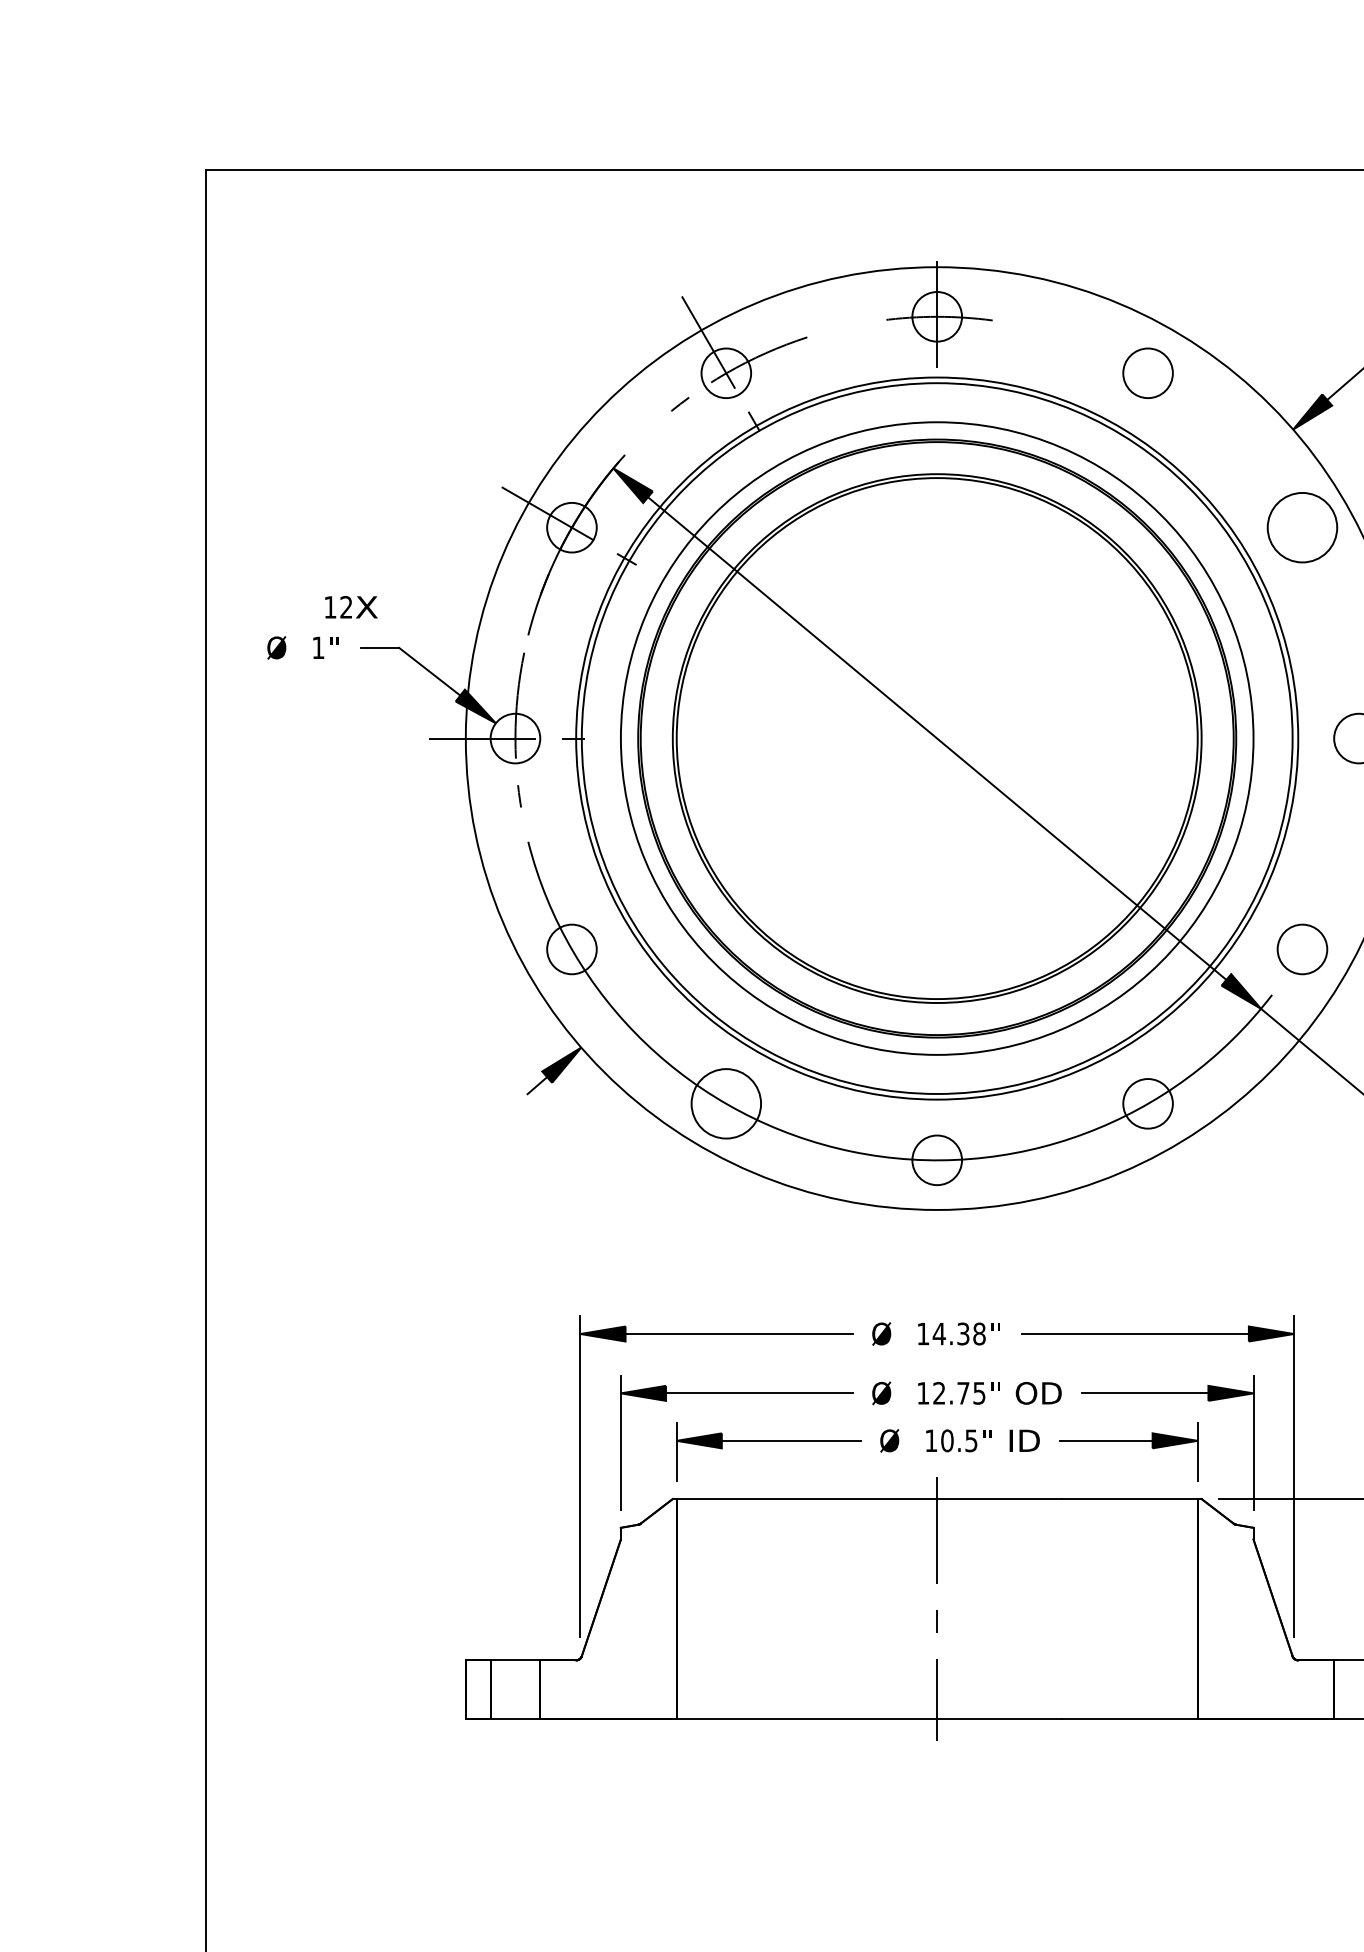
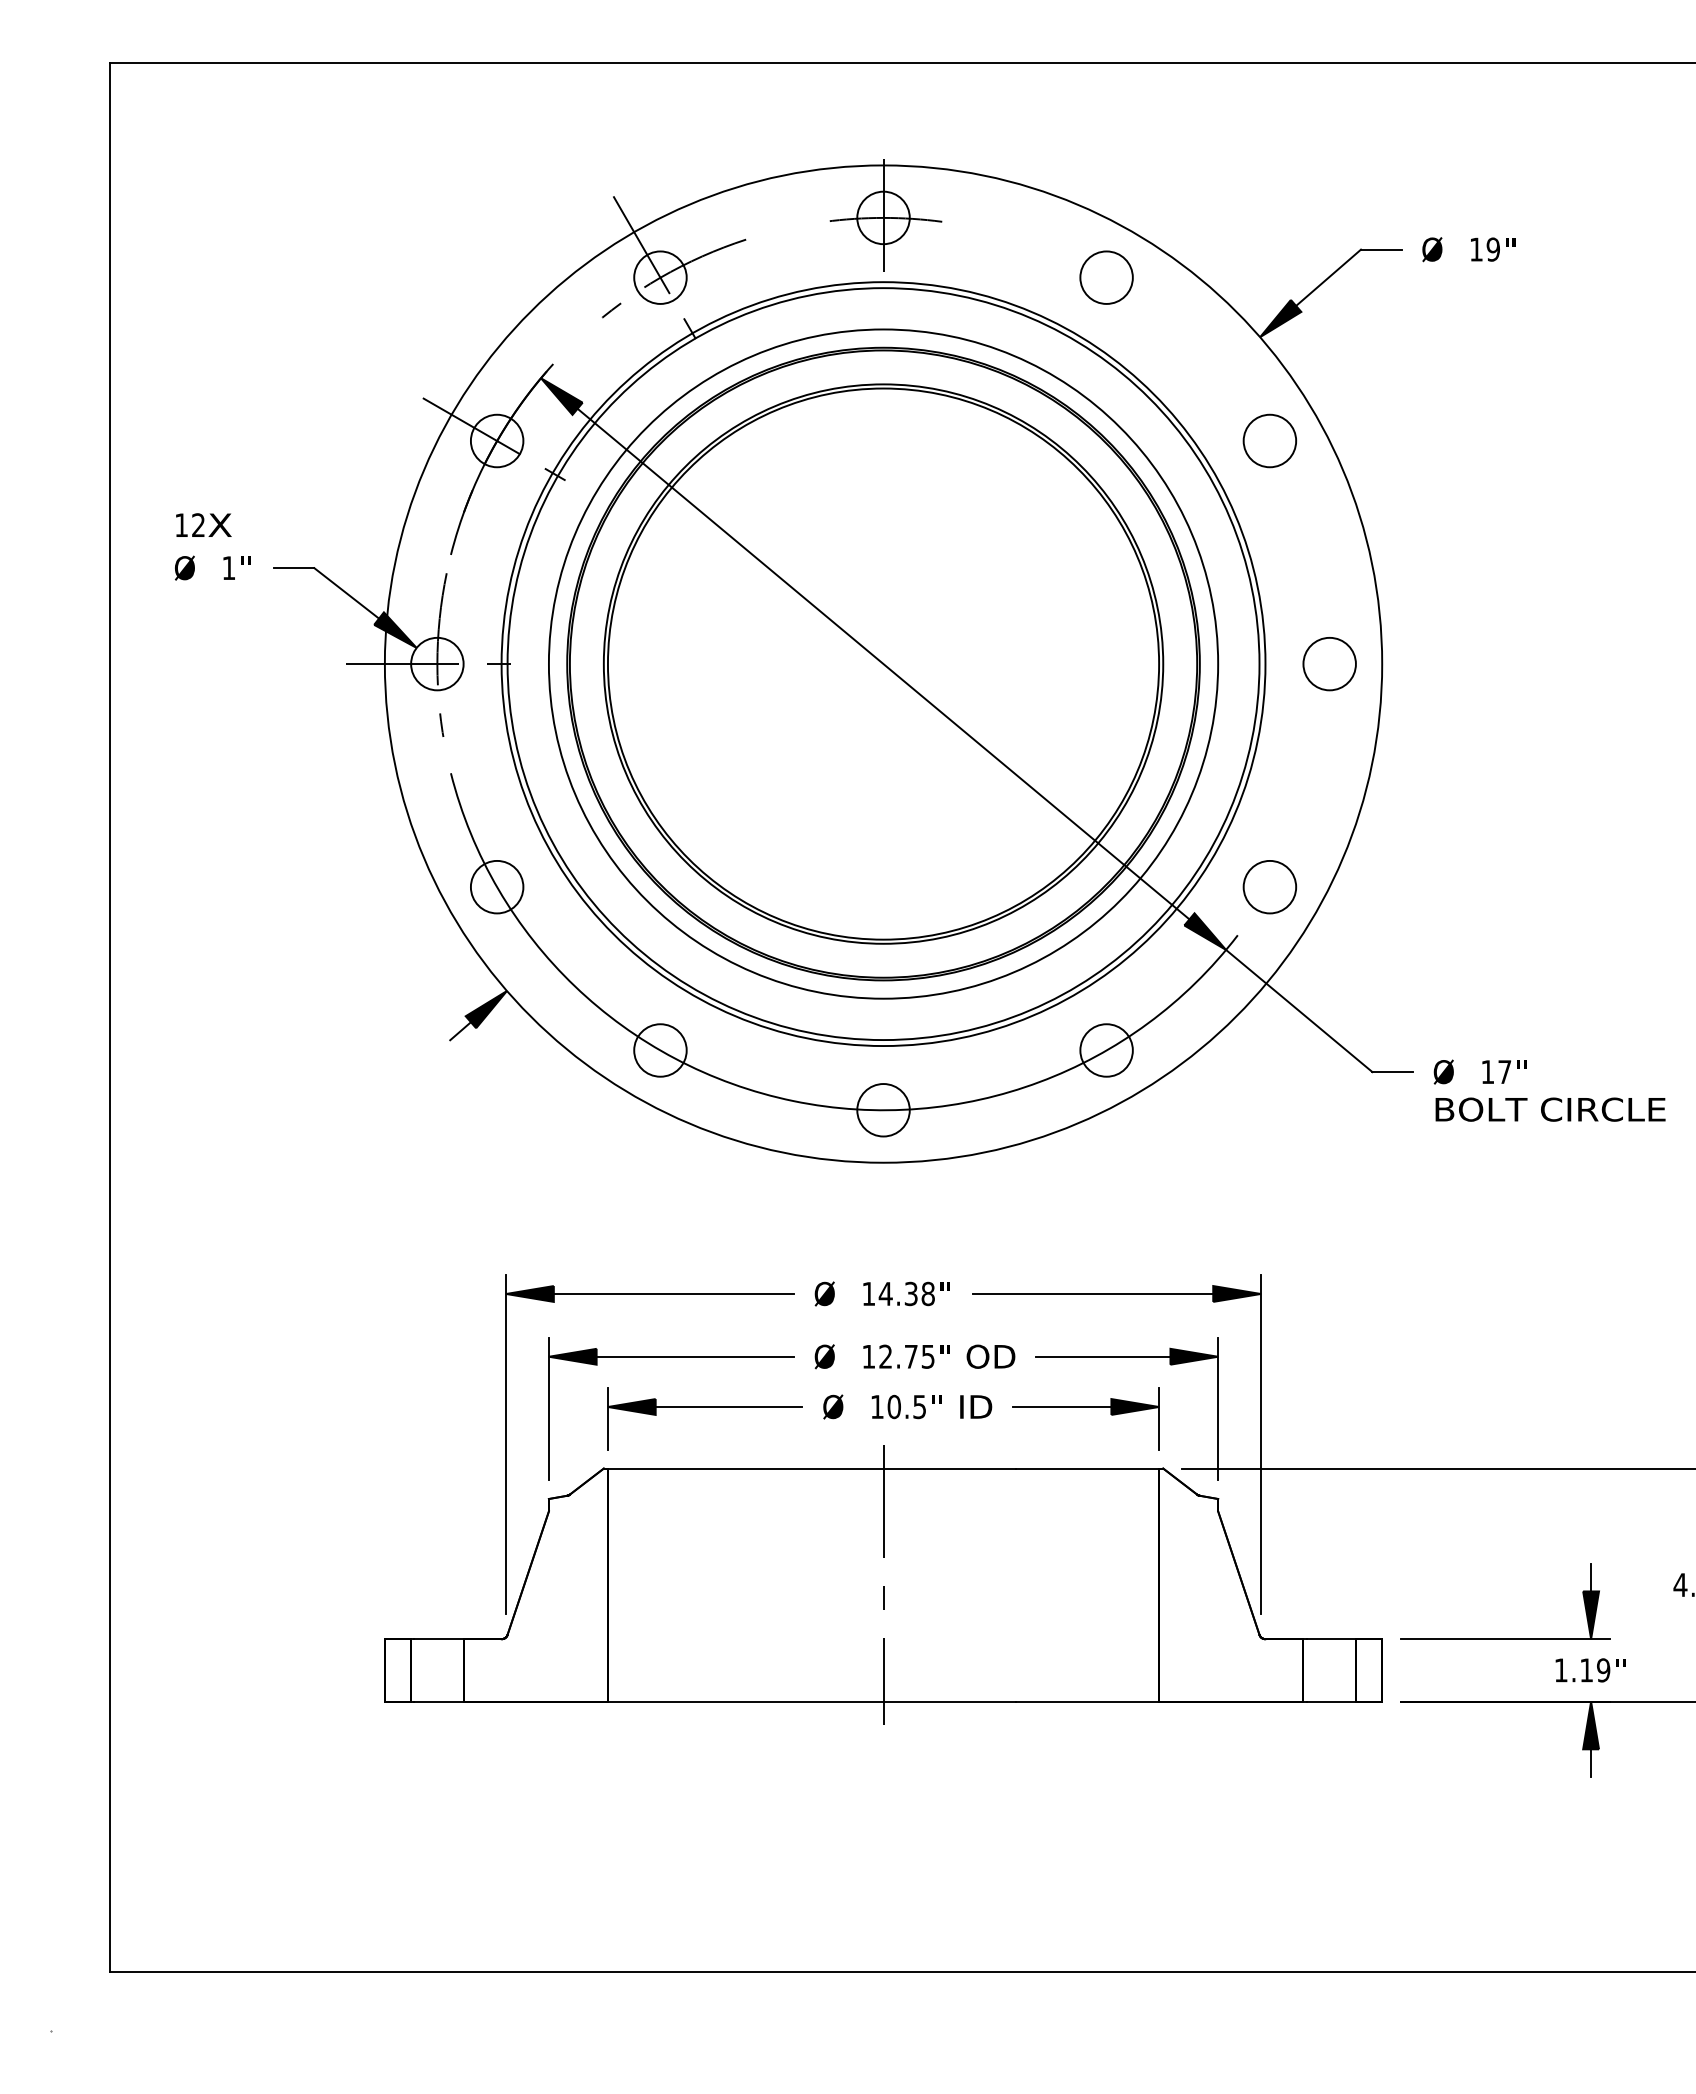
circle: (1302, 527) -> (1269, 440), size x0.71
text: (351, 606) -> (203, 524), moved
circle: (726, 1103) -> (660, 1050), size x0.71

